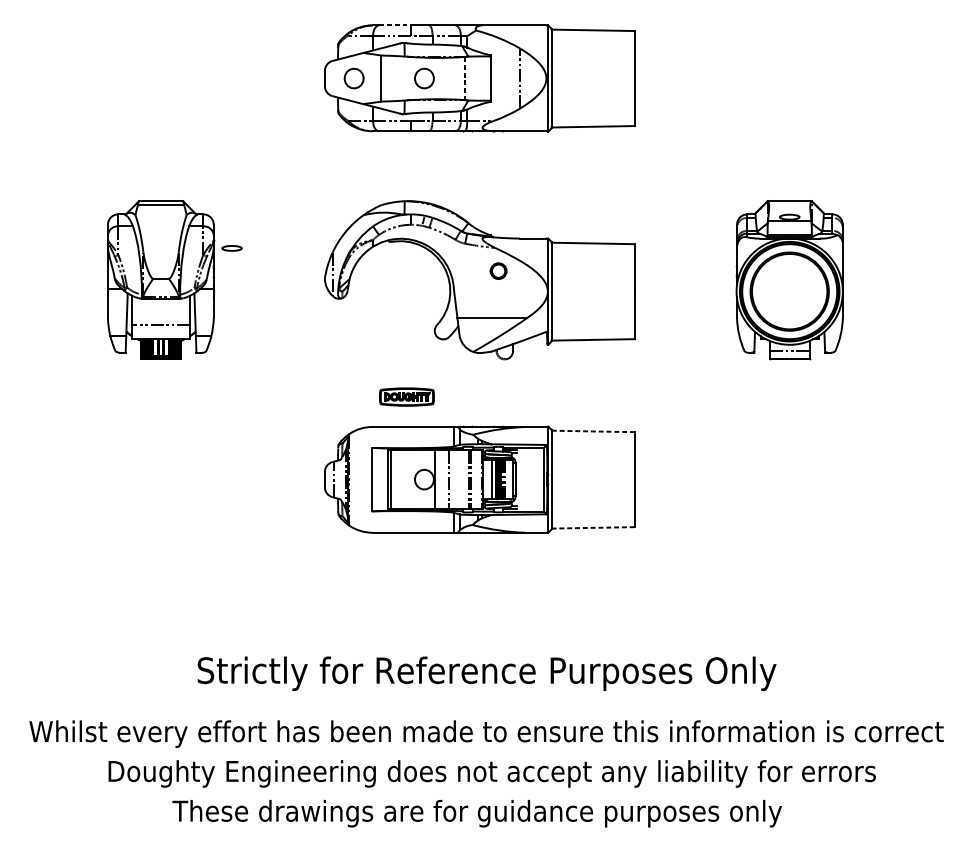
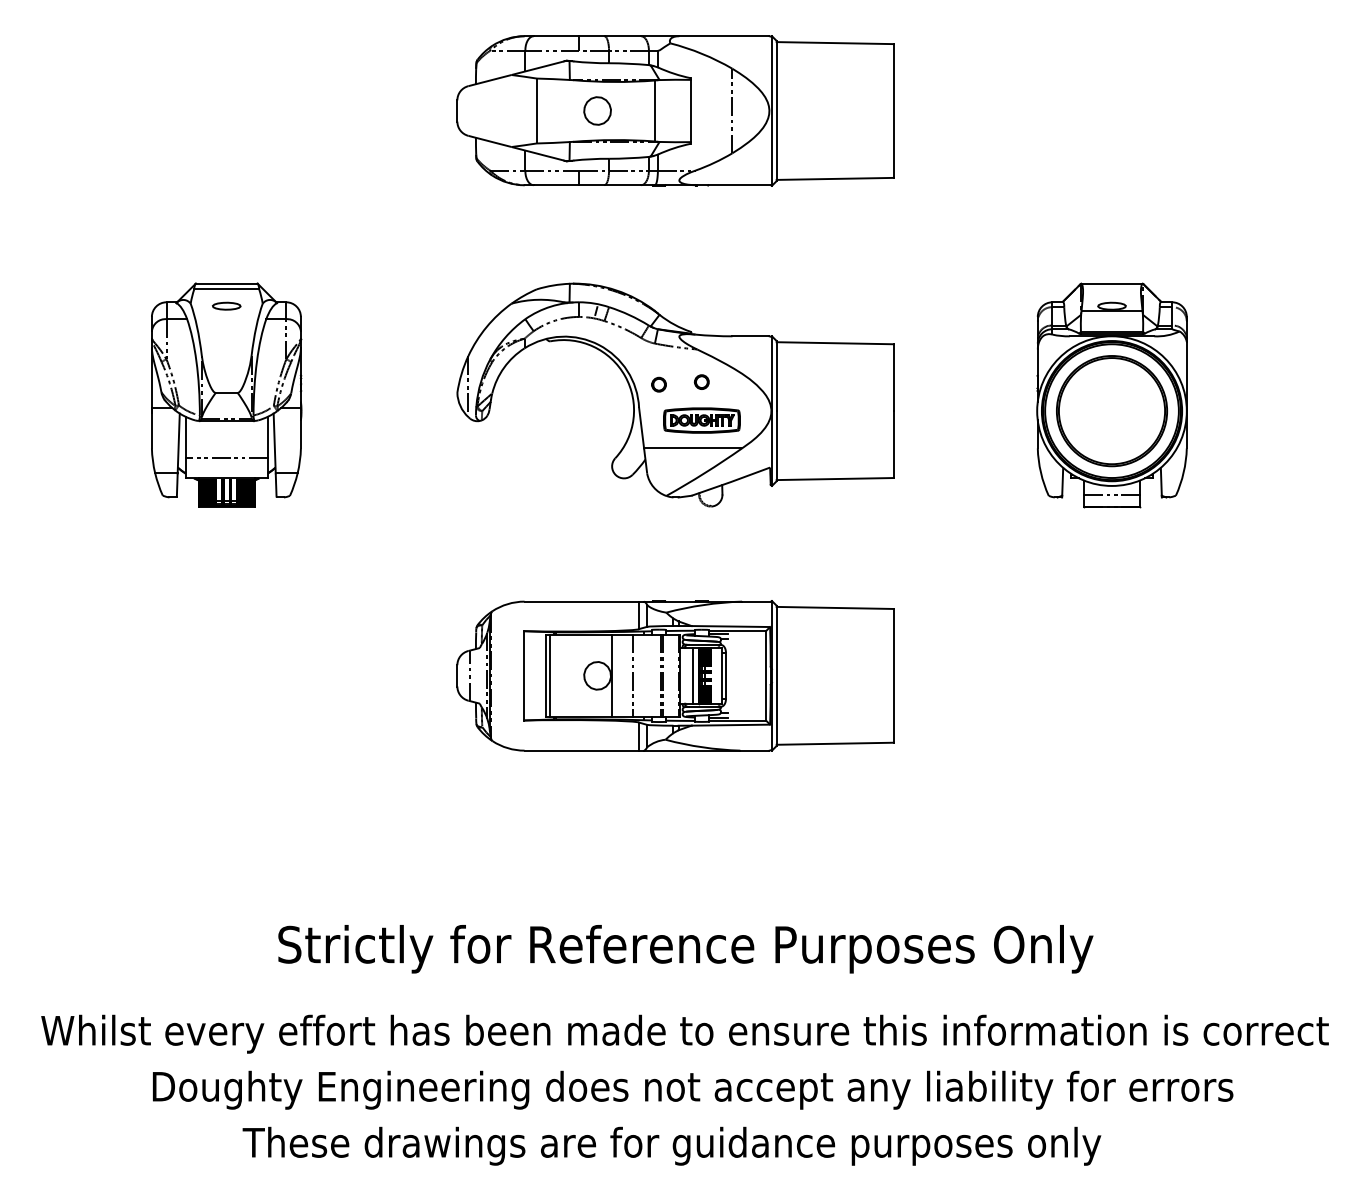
line: (395, 25) -> (556, 36), dashed -> solid
part: (354, 78) -> (498, 110), removed
line: (465, 78) -> (655, 111), dashed -> solid
part: (231, 247) -> (226, 305), moved
part: (498, 270) -> (701, 381), size x0.62
part: (467, 272) -> (658, 384), added
part: (406, 397) -> (701, 420), moved
line: (593, 431) -> (835, 607), dashed -> solid
line: (593, 527) -> (835, 743), dashed -> solid

